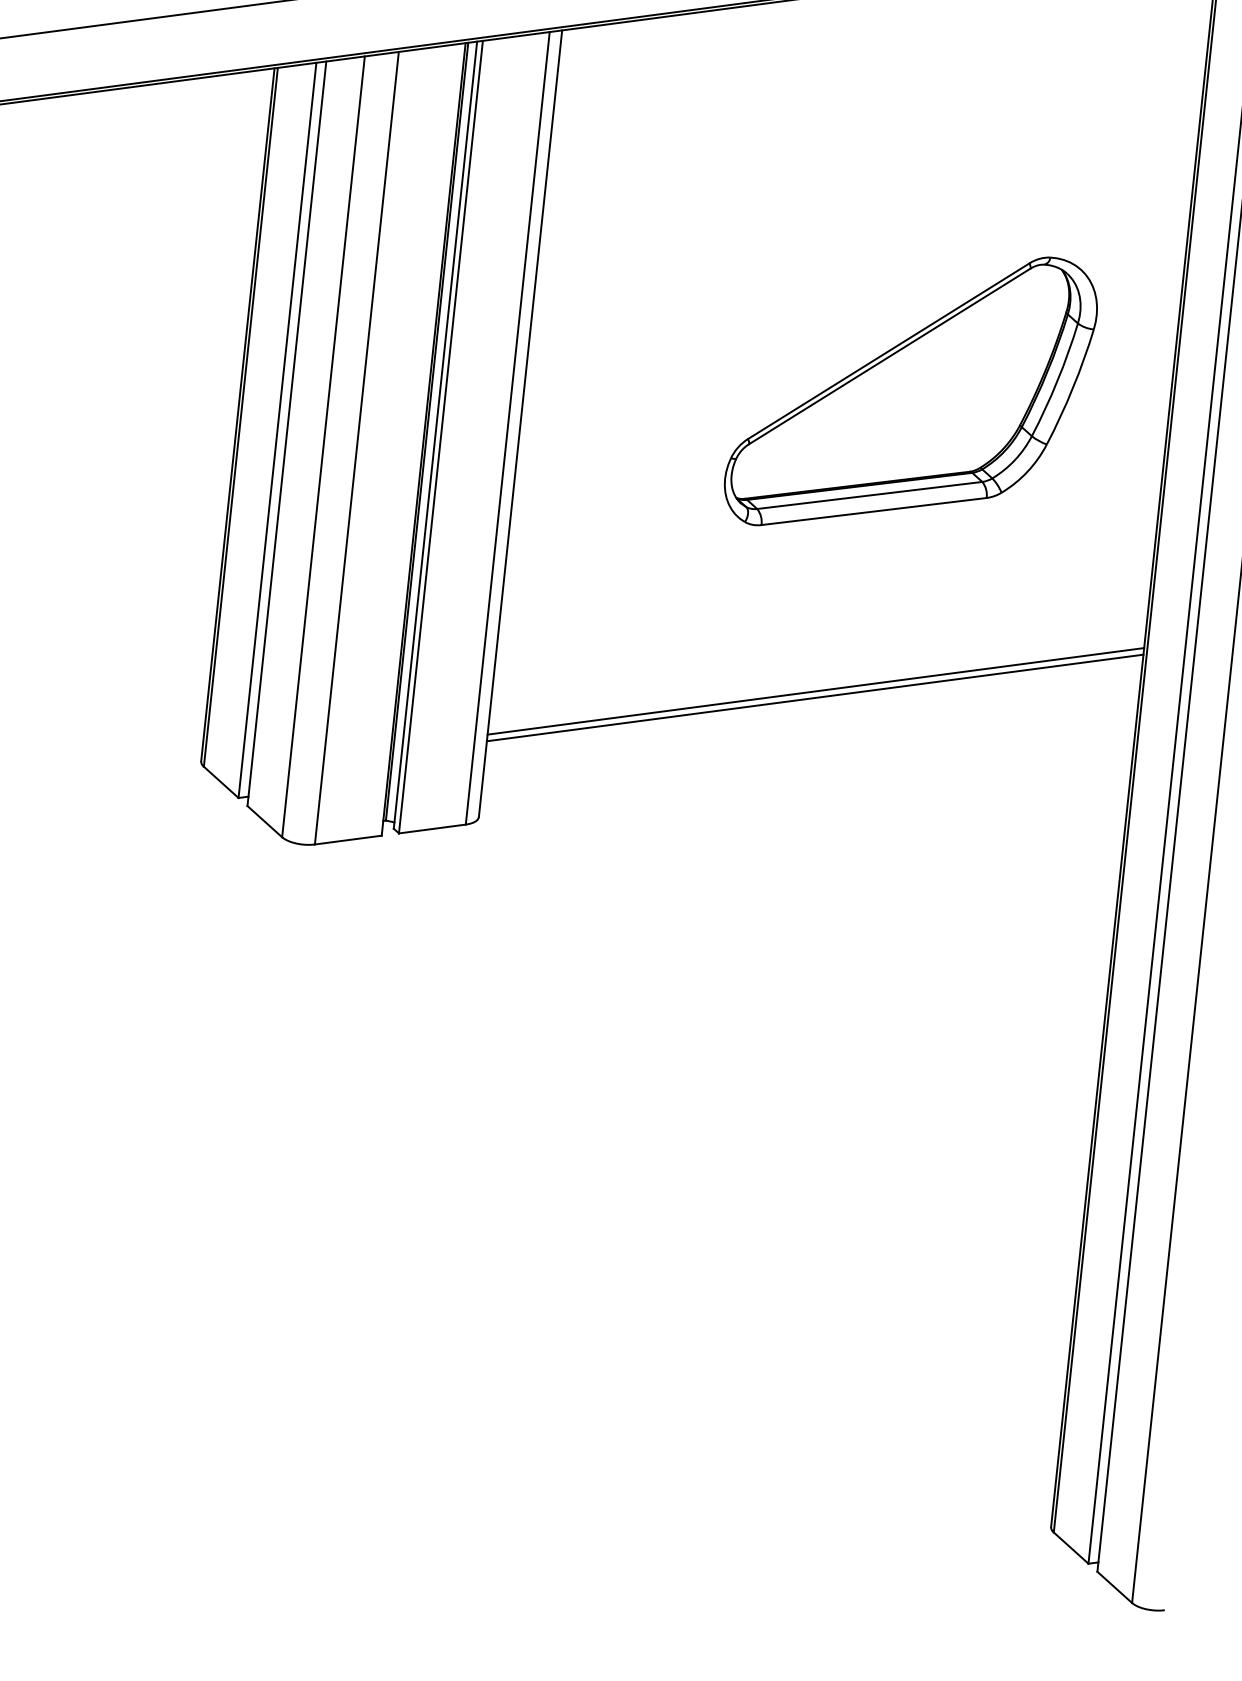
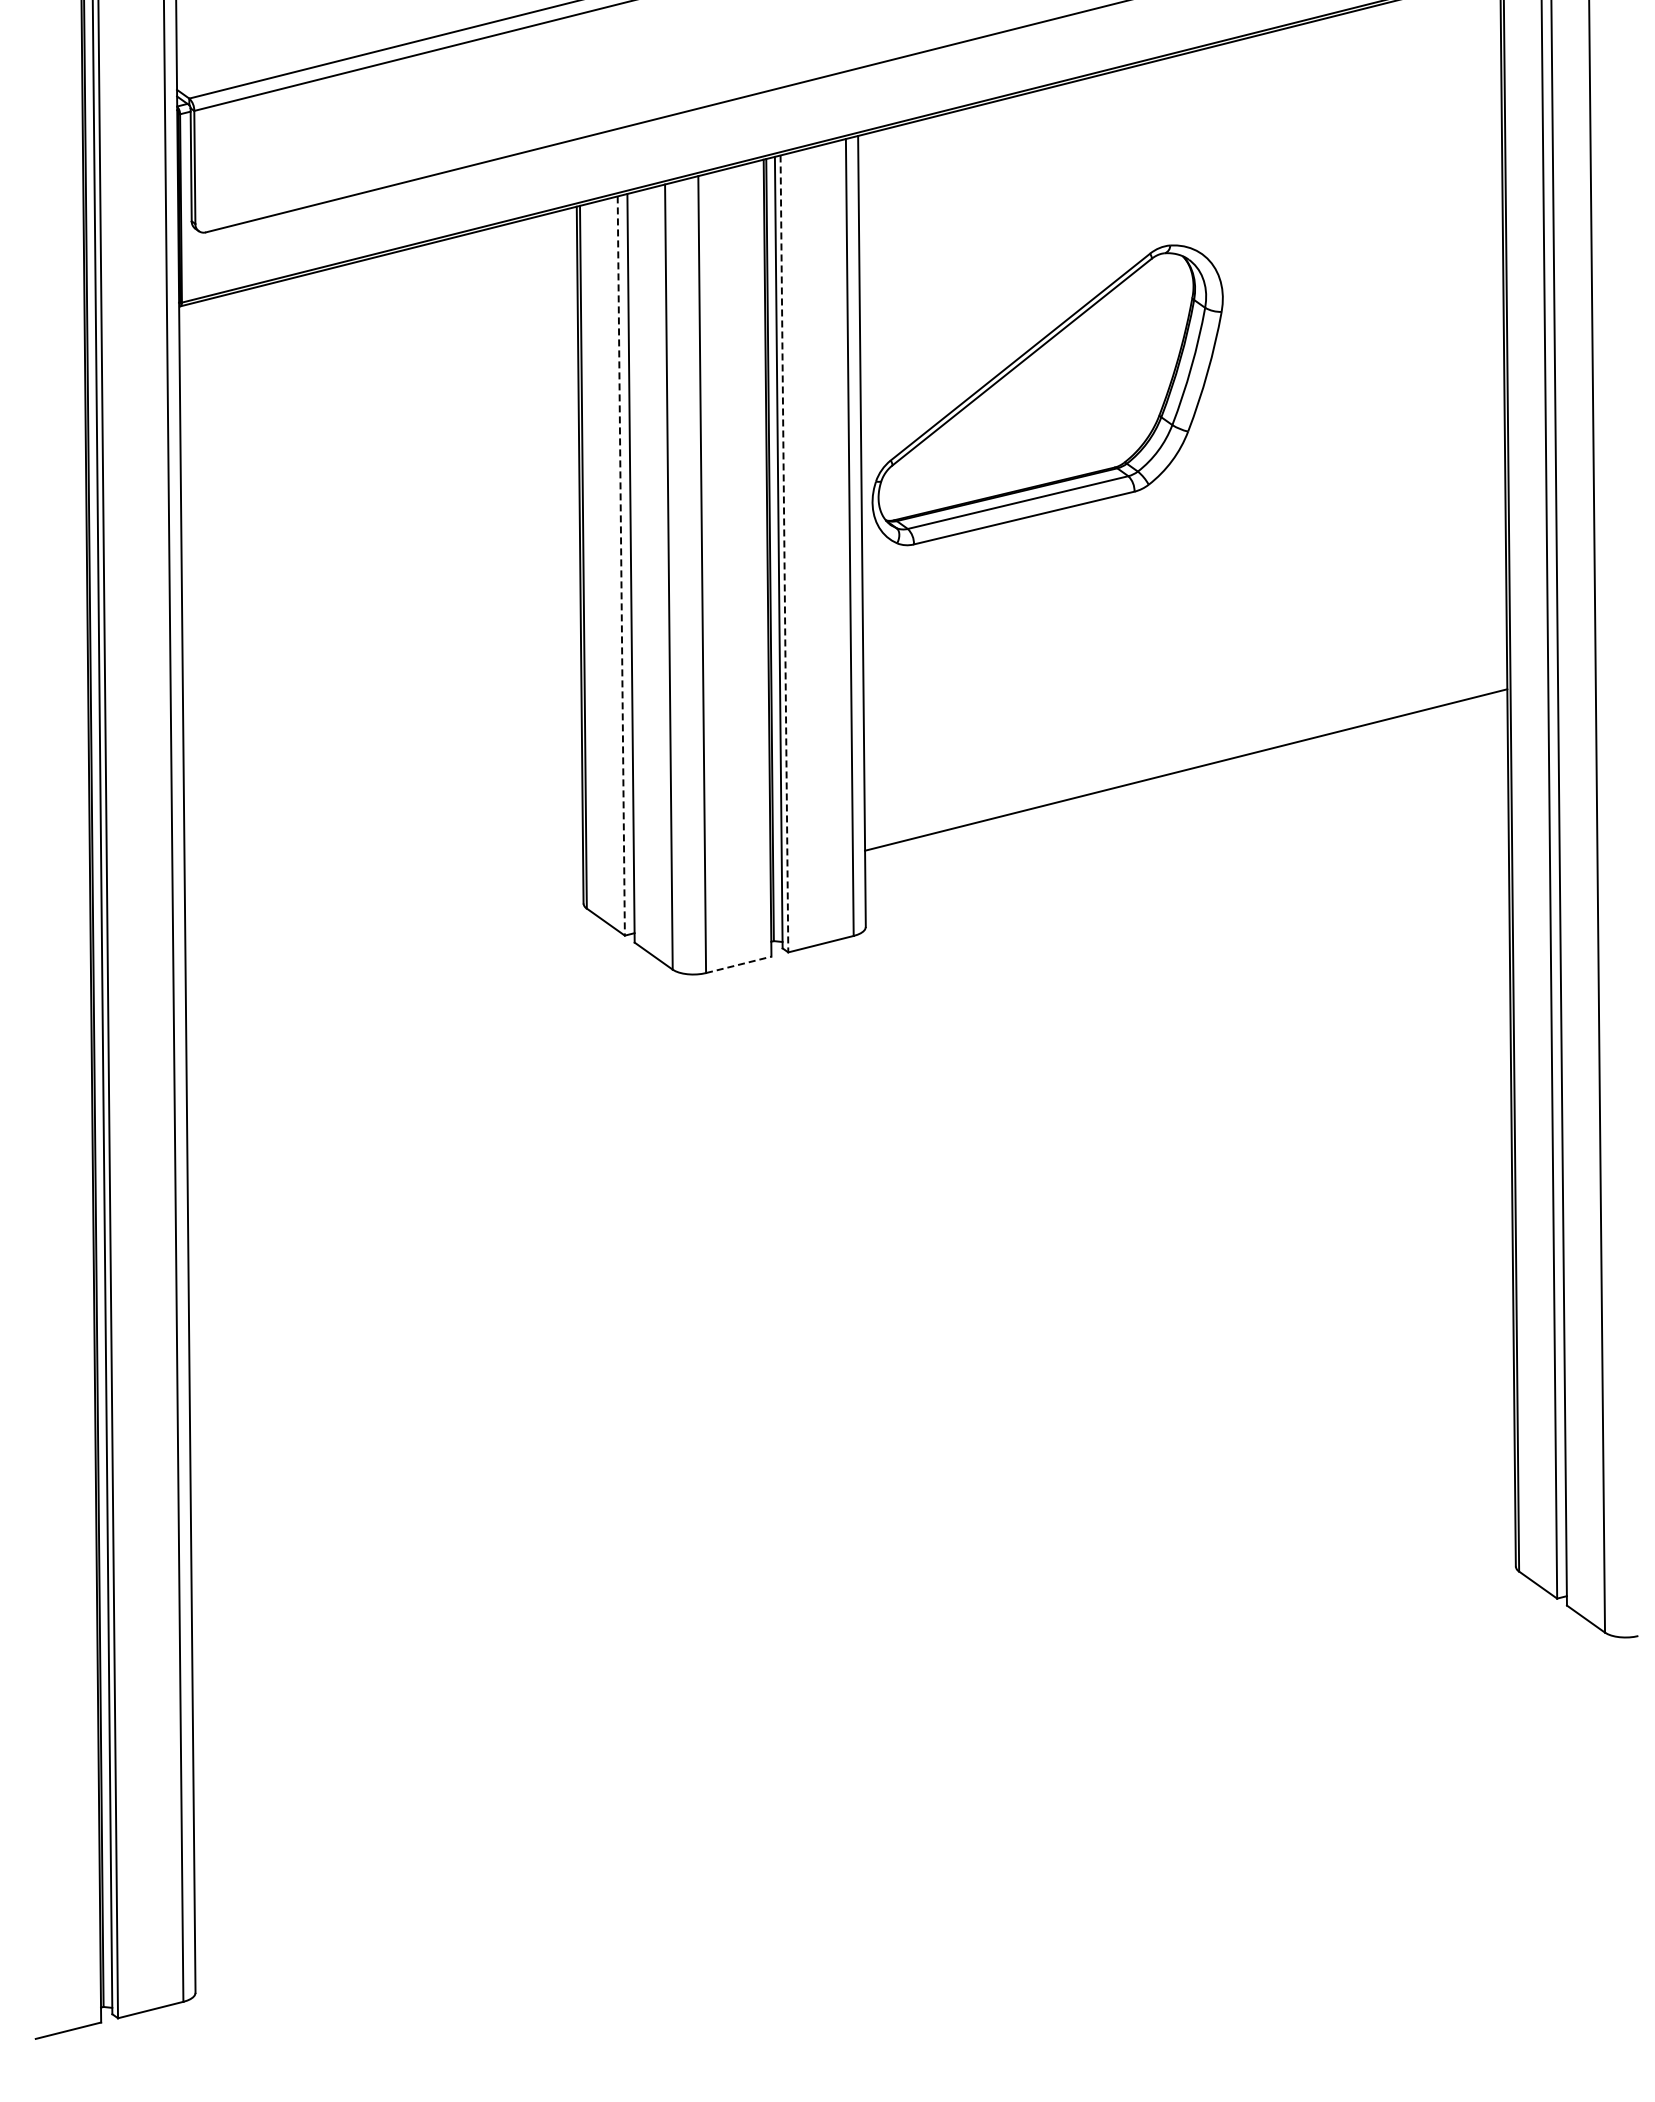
part: (911, 392) -> (1047, 395), moved
line: (277, 430) -> (621, 566), solid -> dashed
line: (440, 437) -> (784, 554), solid -> dashed
line: (816, 691) -> (1186, 763), removed
line: (348, 839) -> (738, 964), solid -> dashed

